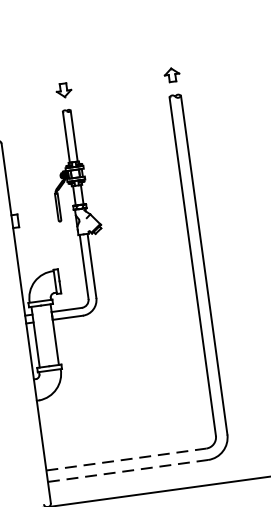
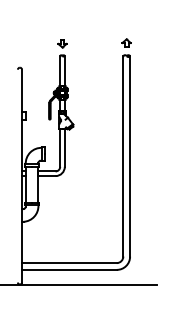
line: (126, 460) -> (69, 263), dashed -> solid
line: (128, 470) -> (69, 269), dashed -> solid

